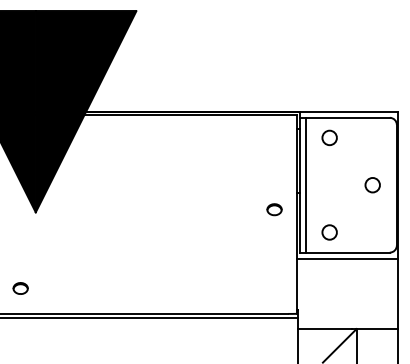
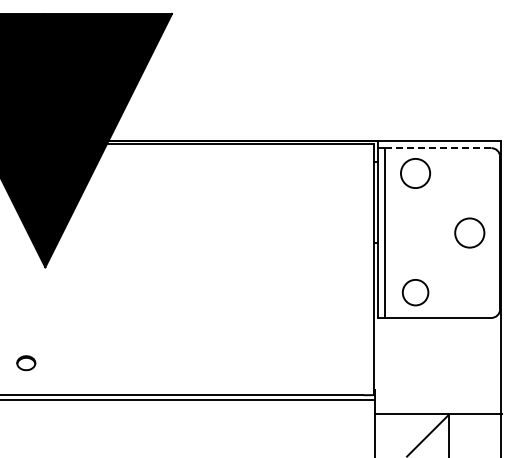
line: (347, 118) -> (438, 148), solid -> dashed
circle: (329, 137) -> (415, 173), size x1.6
circle: (372, 184) -> (469, 232), size x1.6
part: (274, 209) -> (346, 263), removed
circle: (329, 232) -> (415, 292), size x1.4
line: (347, 258) -> (437, 325), removed

